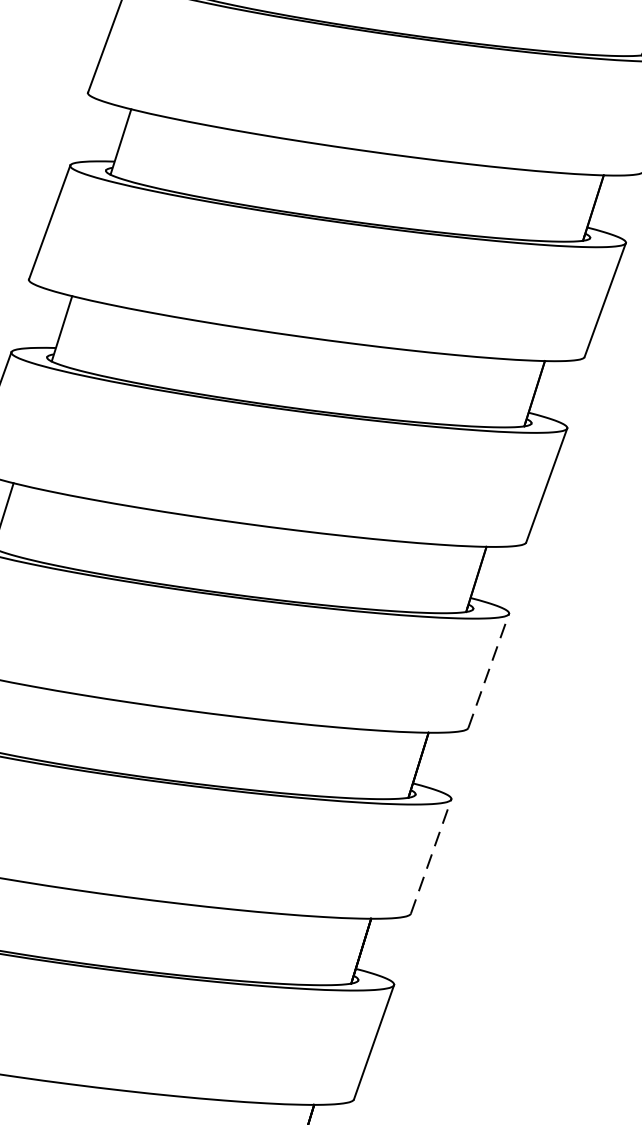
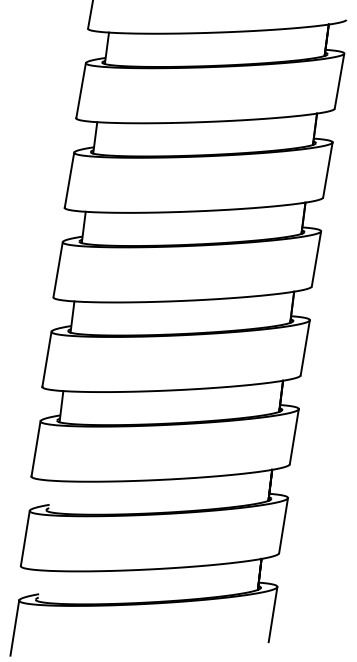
line: (489, 670) -> (305, 347), dashed -> solid
line: (431, 856) -> (294, 436), dashed -> solid

